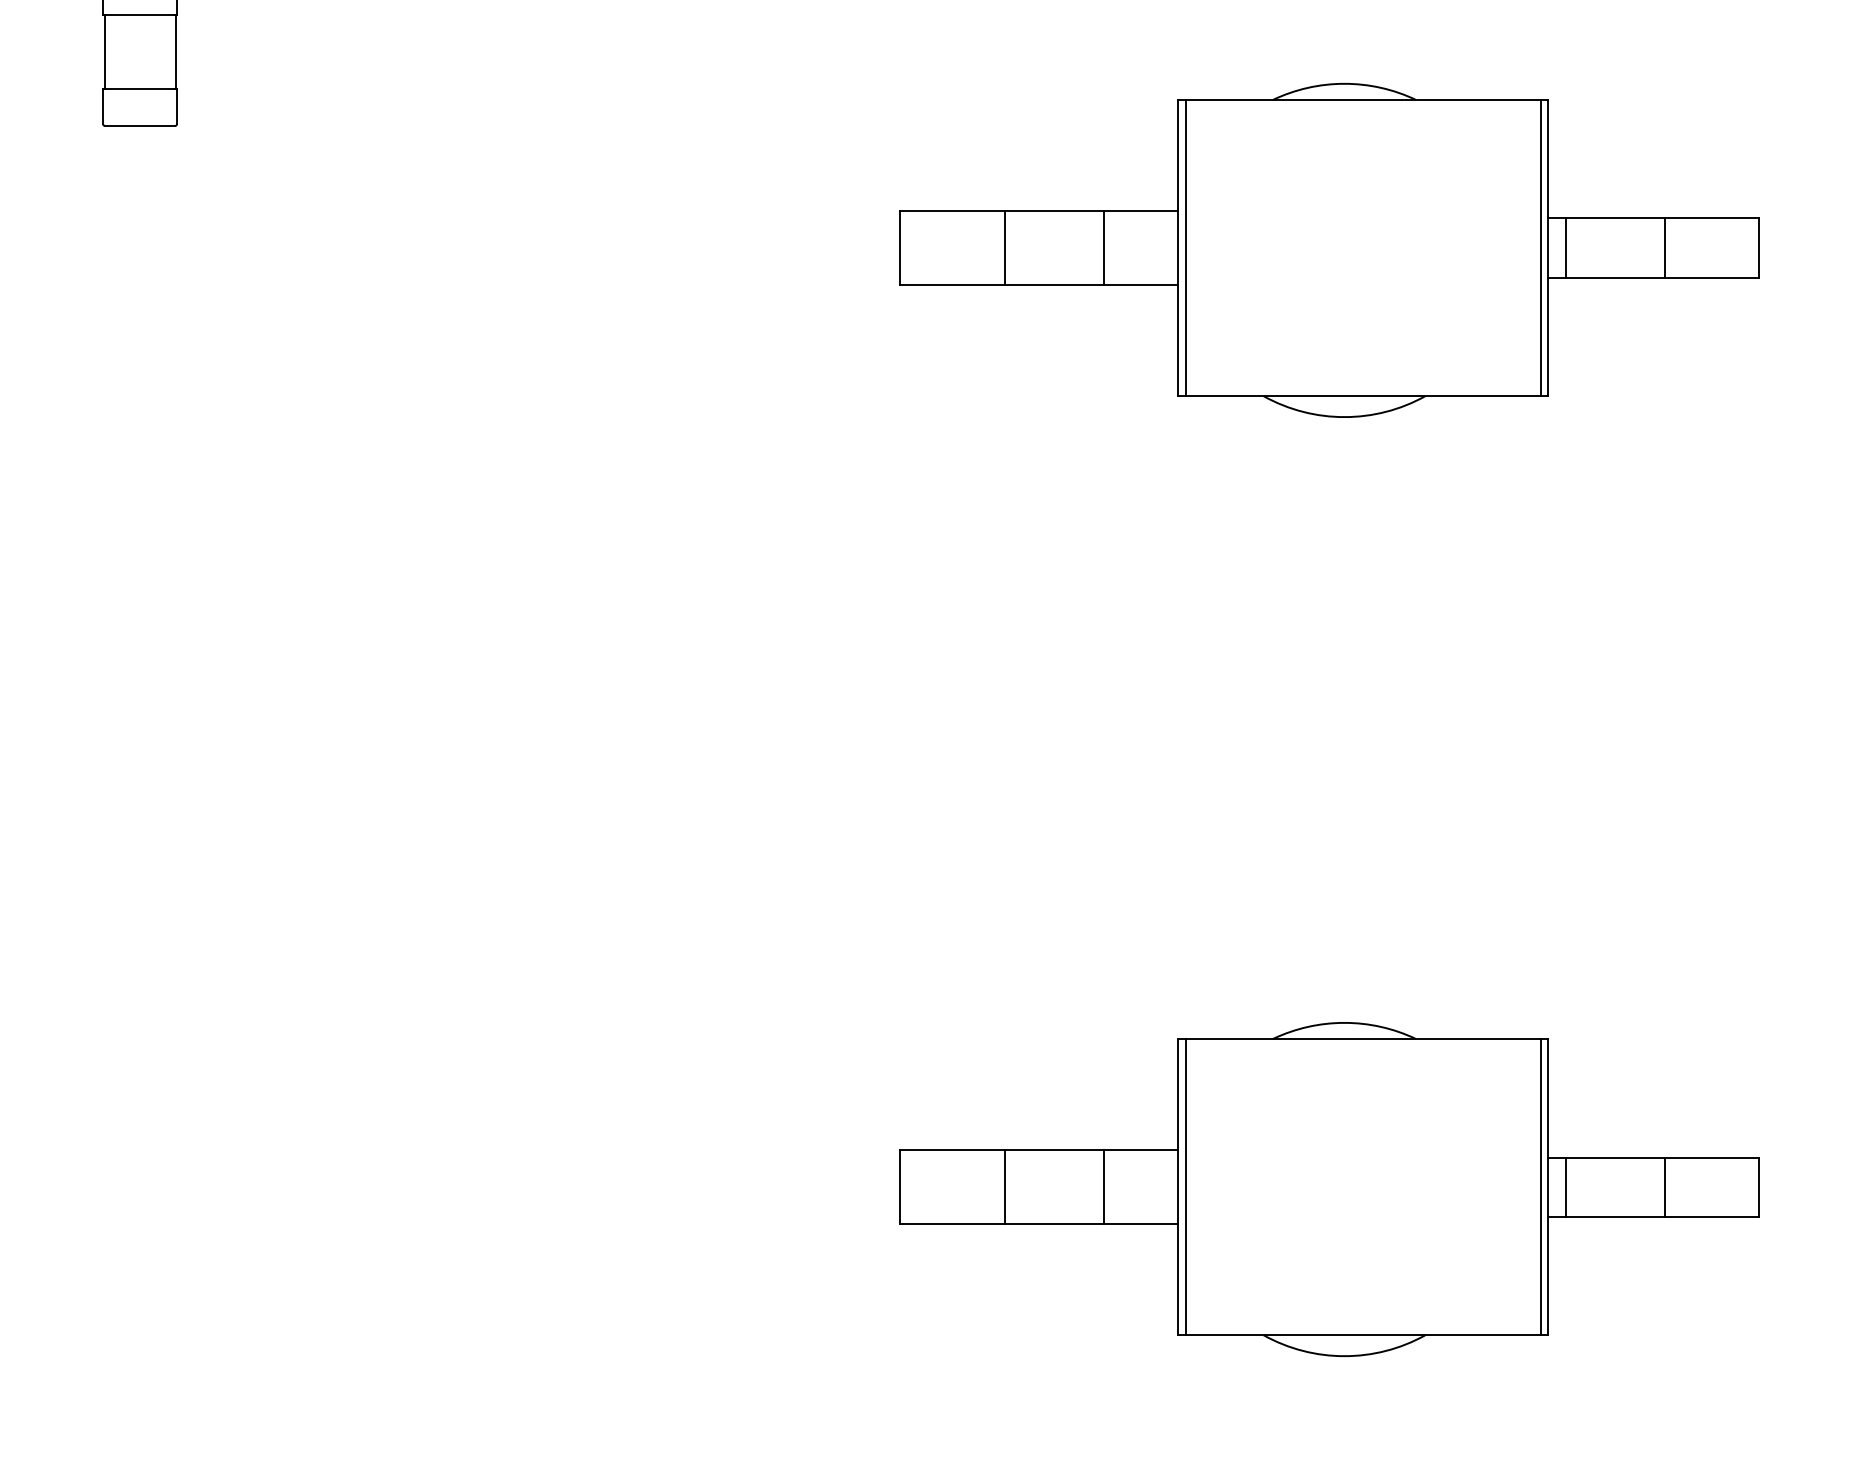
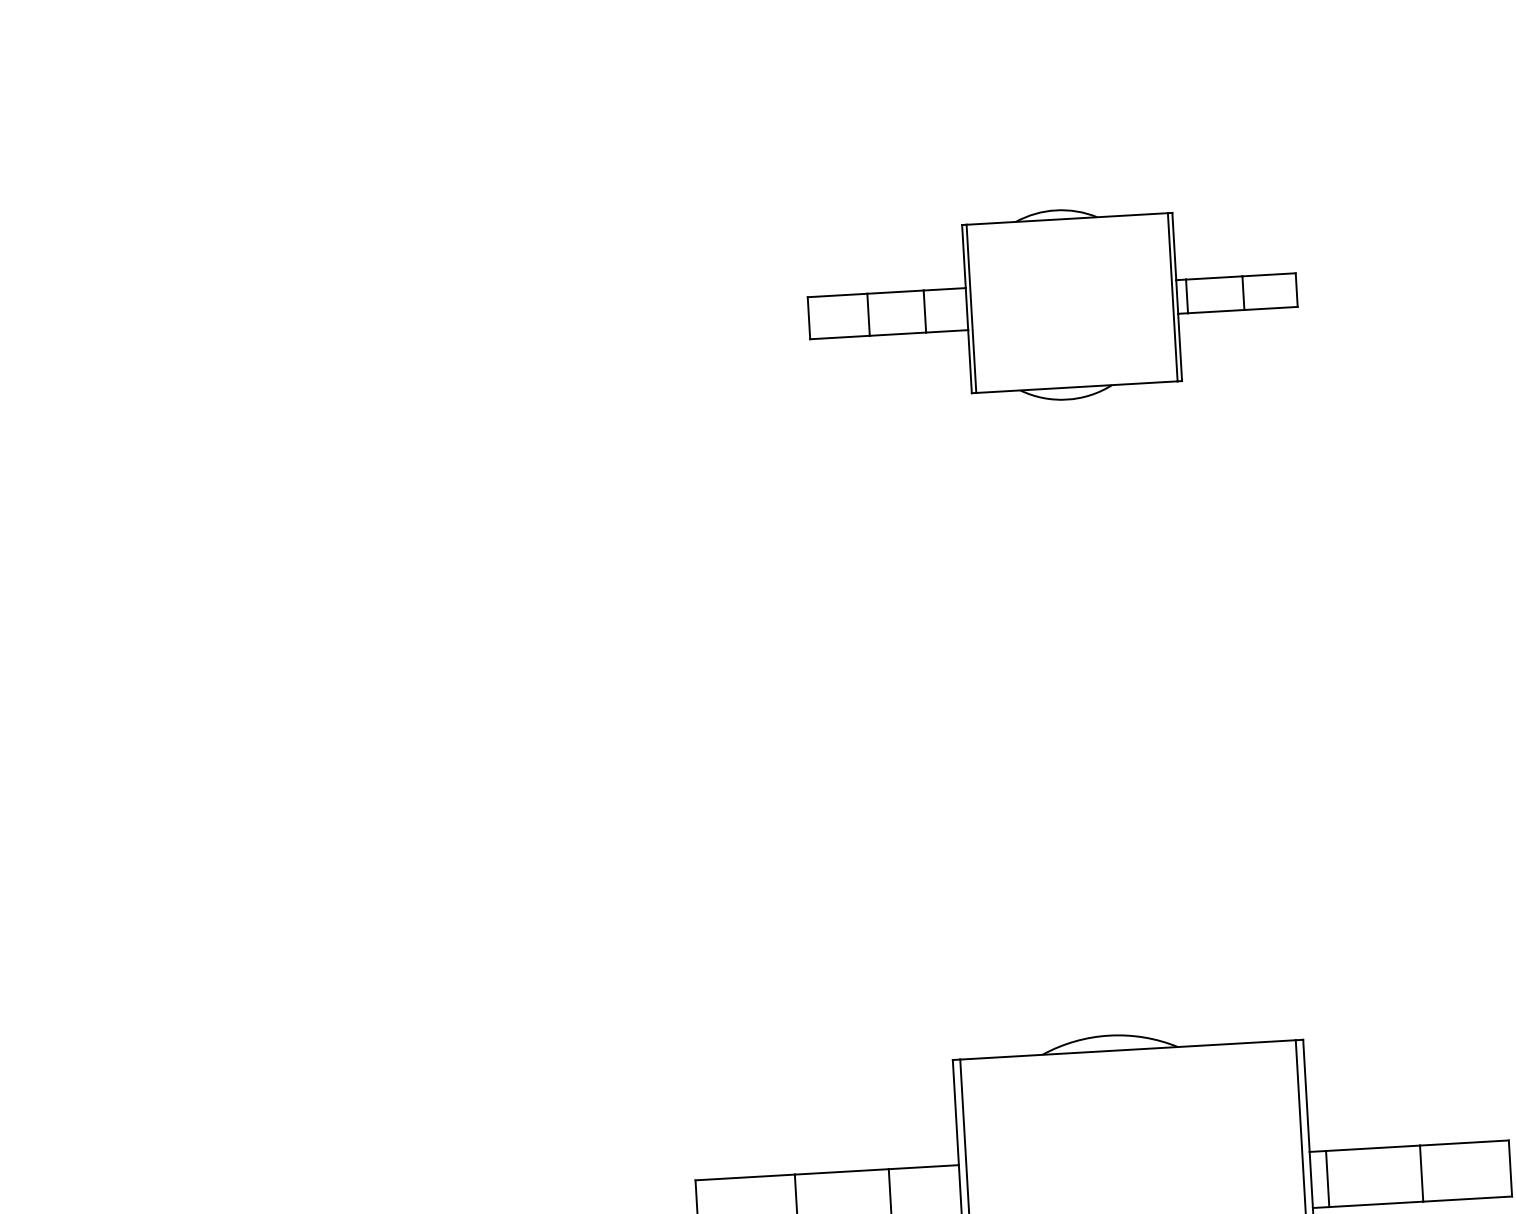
part: (1329, 250) -> (1052, 305), size x0.6

